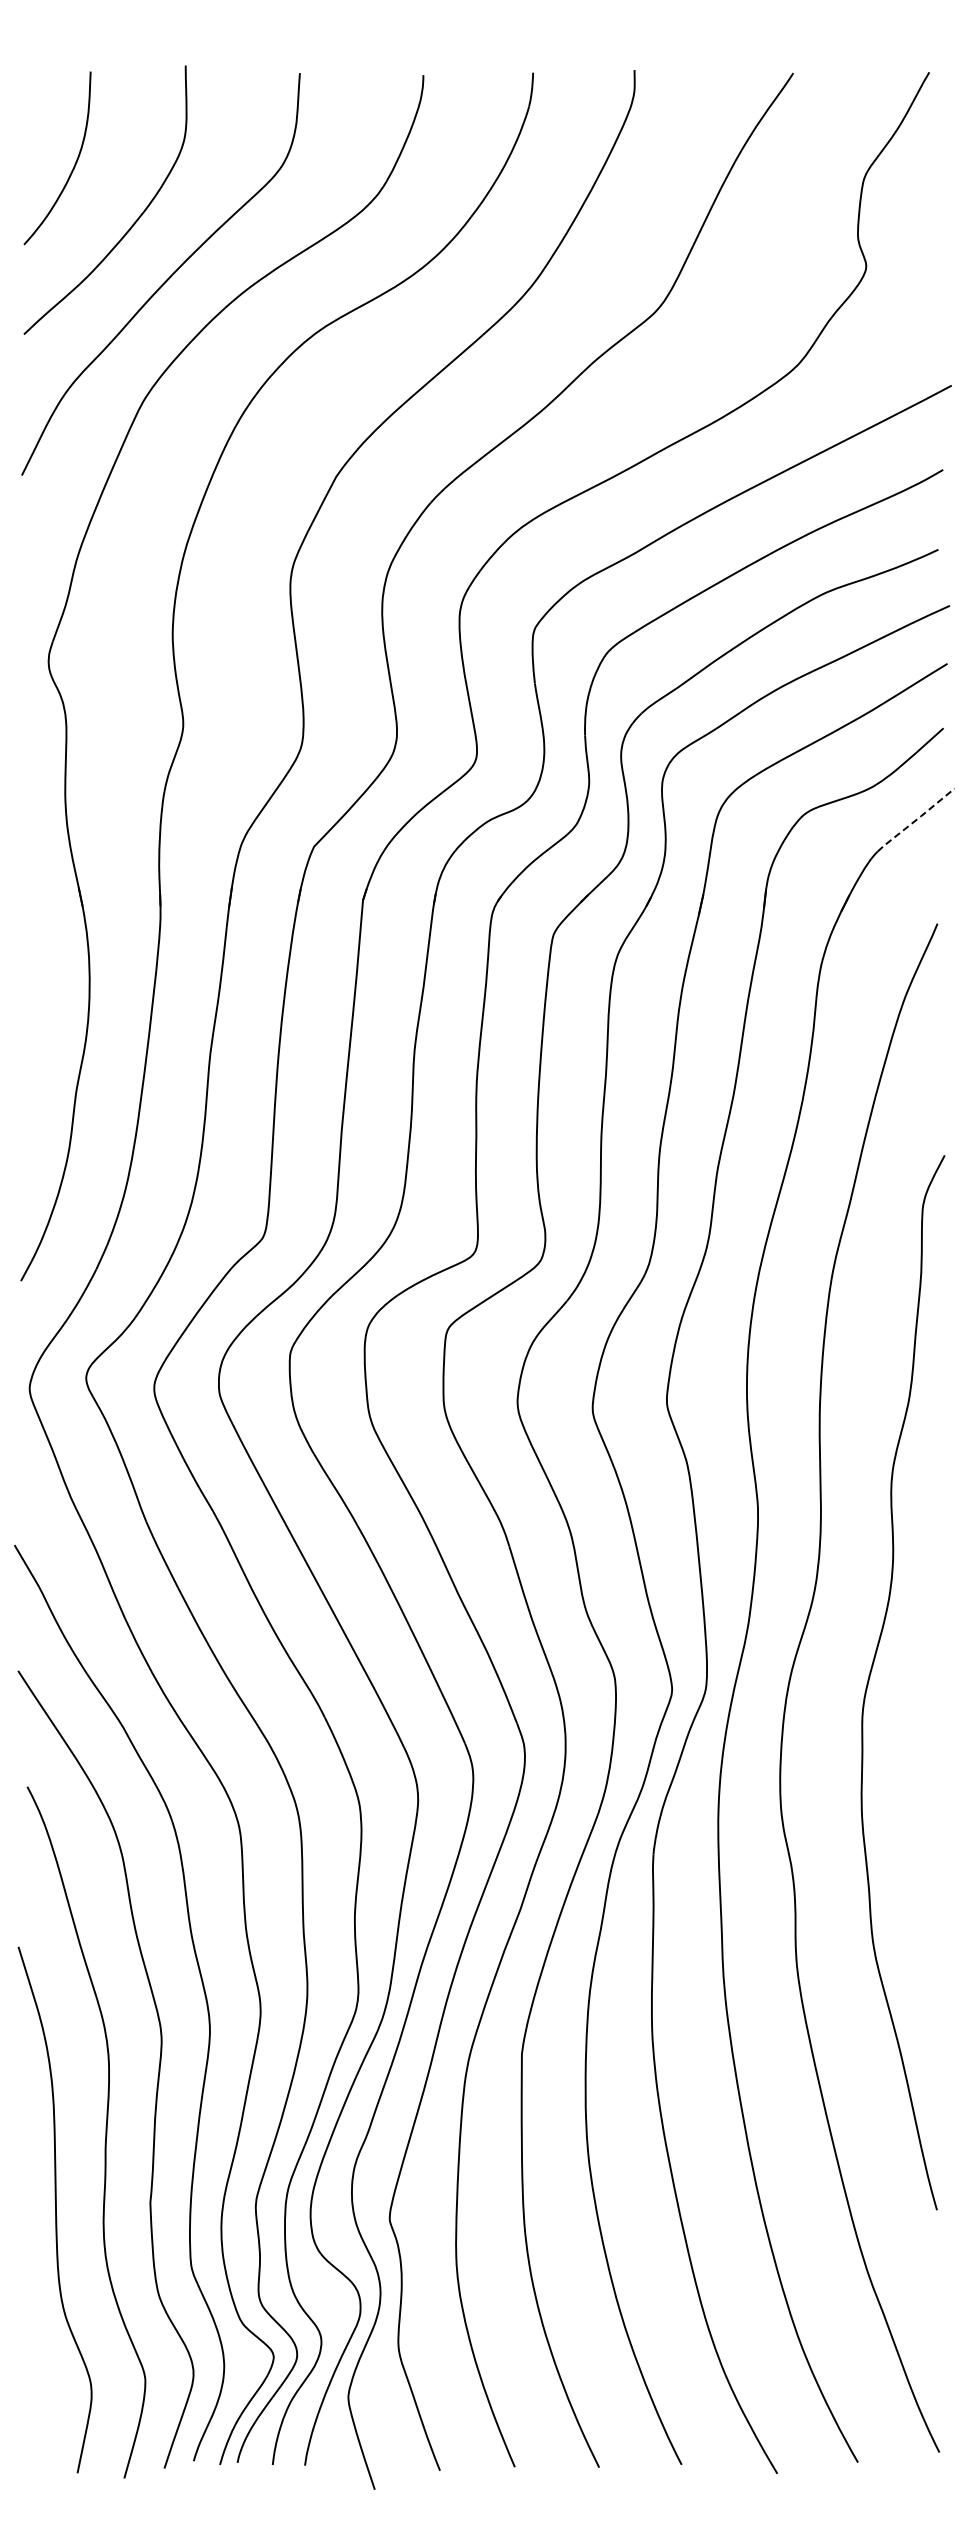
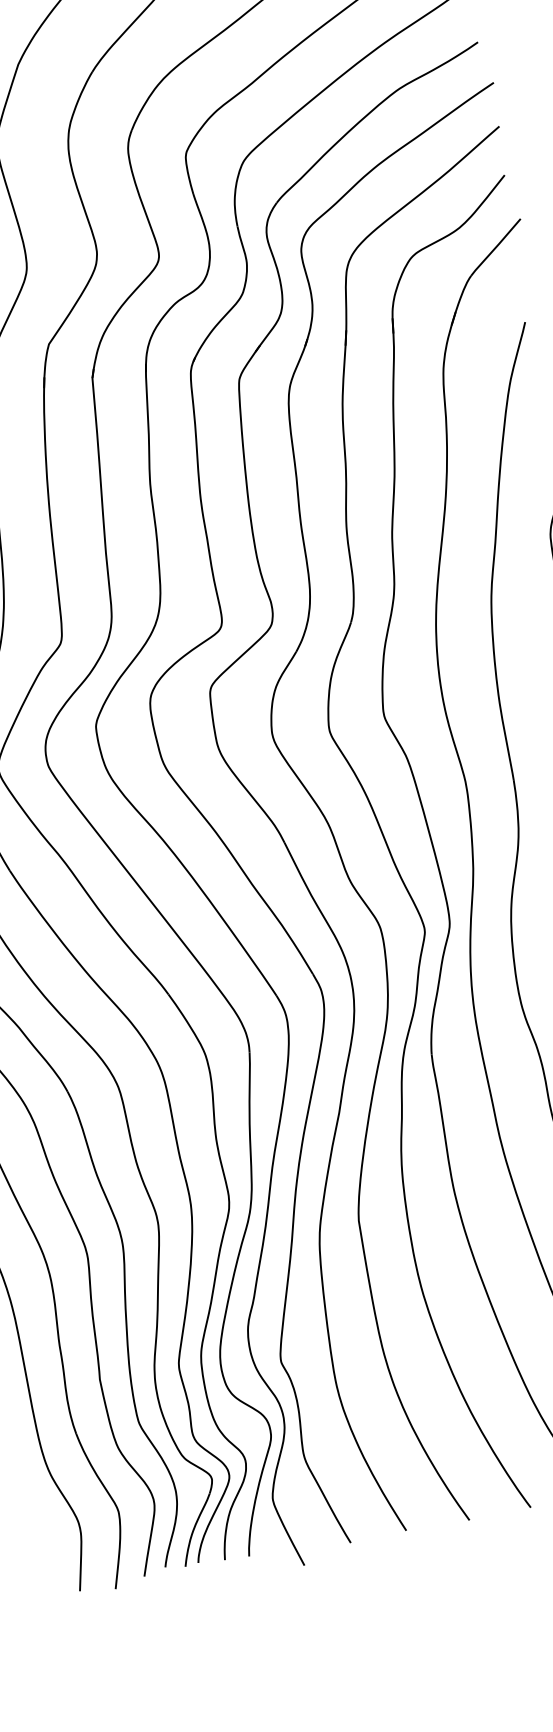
line: (916, 819) -> (496, 246), dashed -> solid

